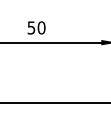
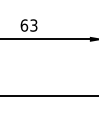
text: (36, 27) -> (29, 25), 50 -> 63

